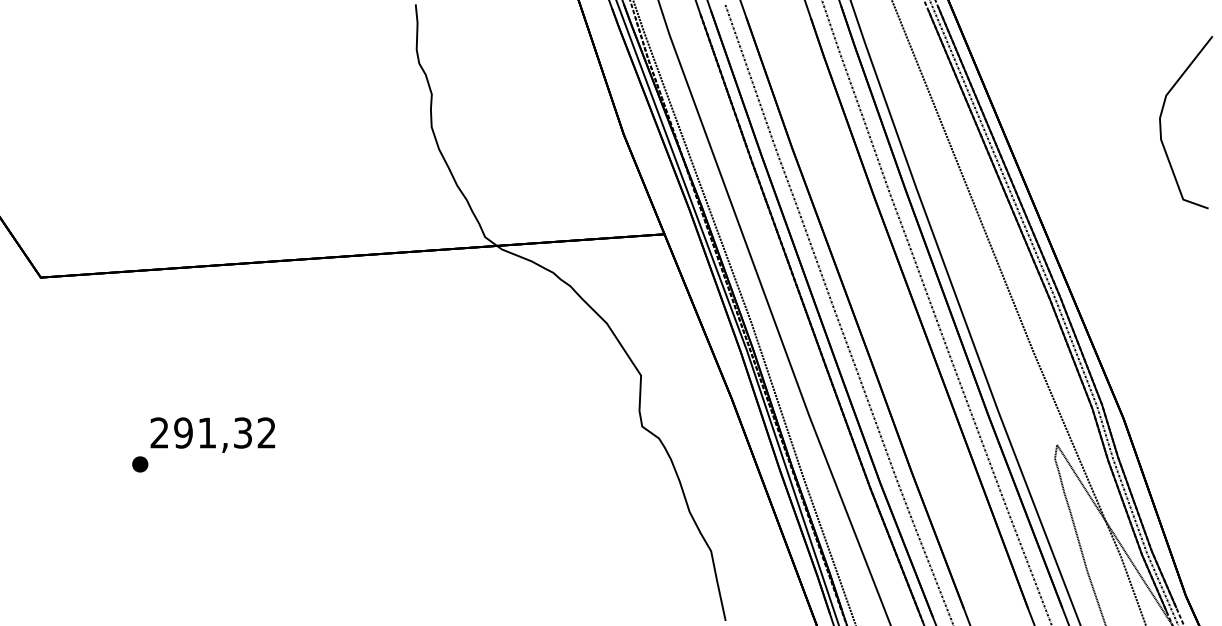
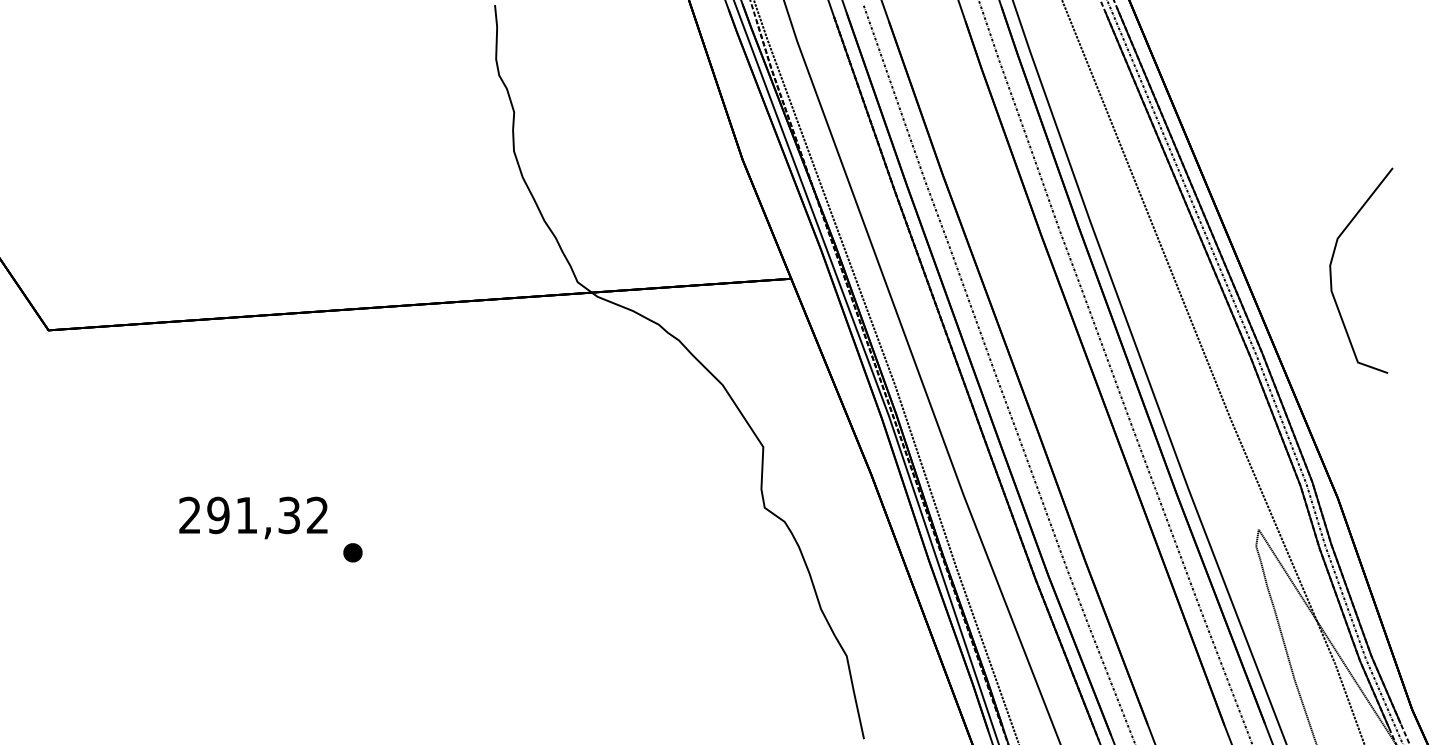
curve: (1161, 122) -> (1331, 270), moved
part: (139, 464) -> (352, 552), moved

